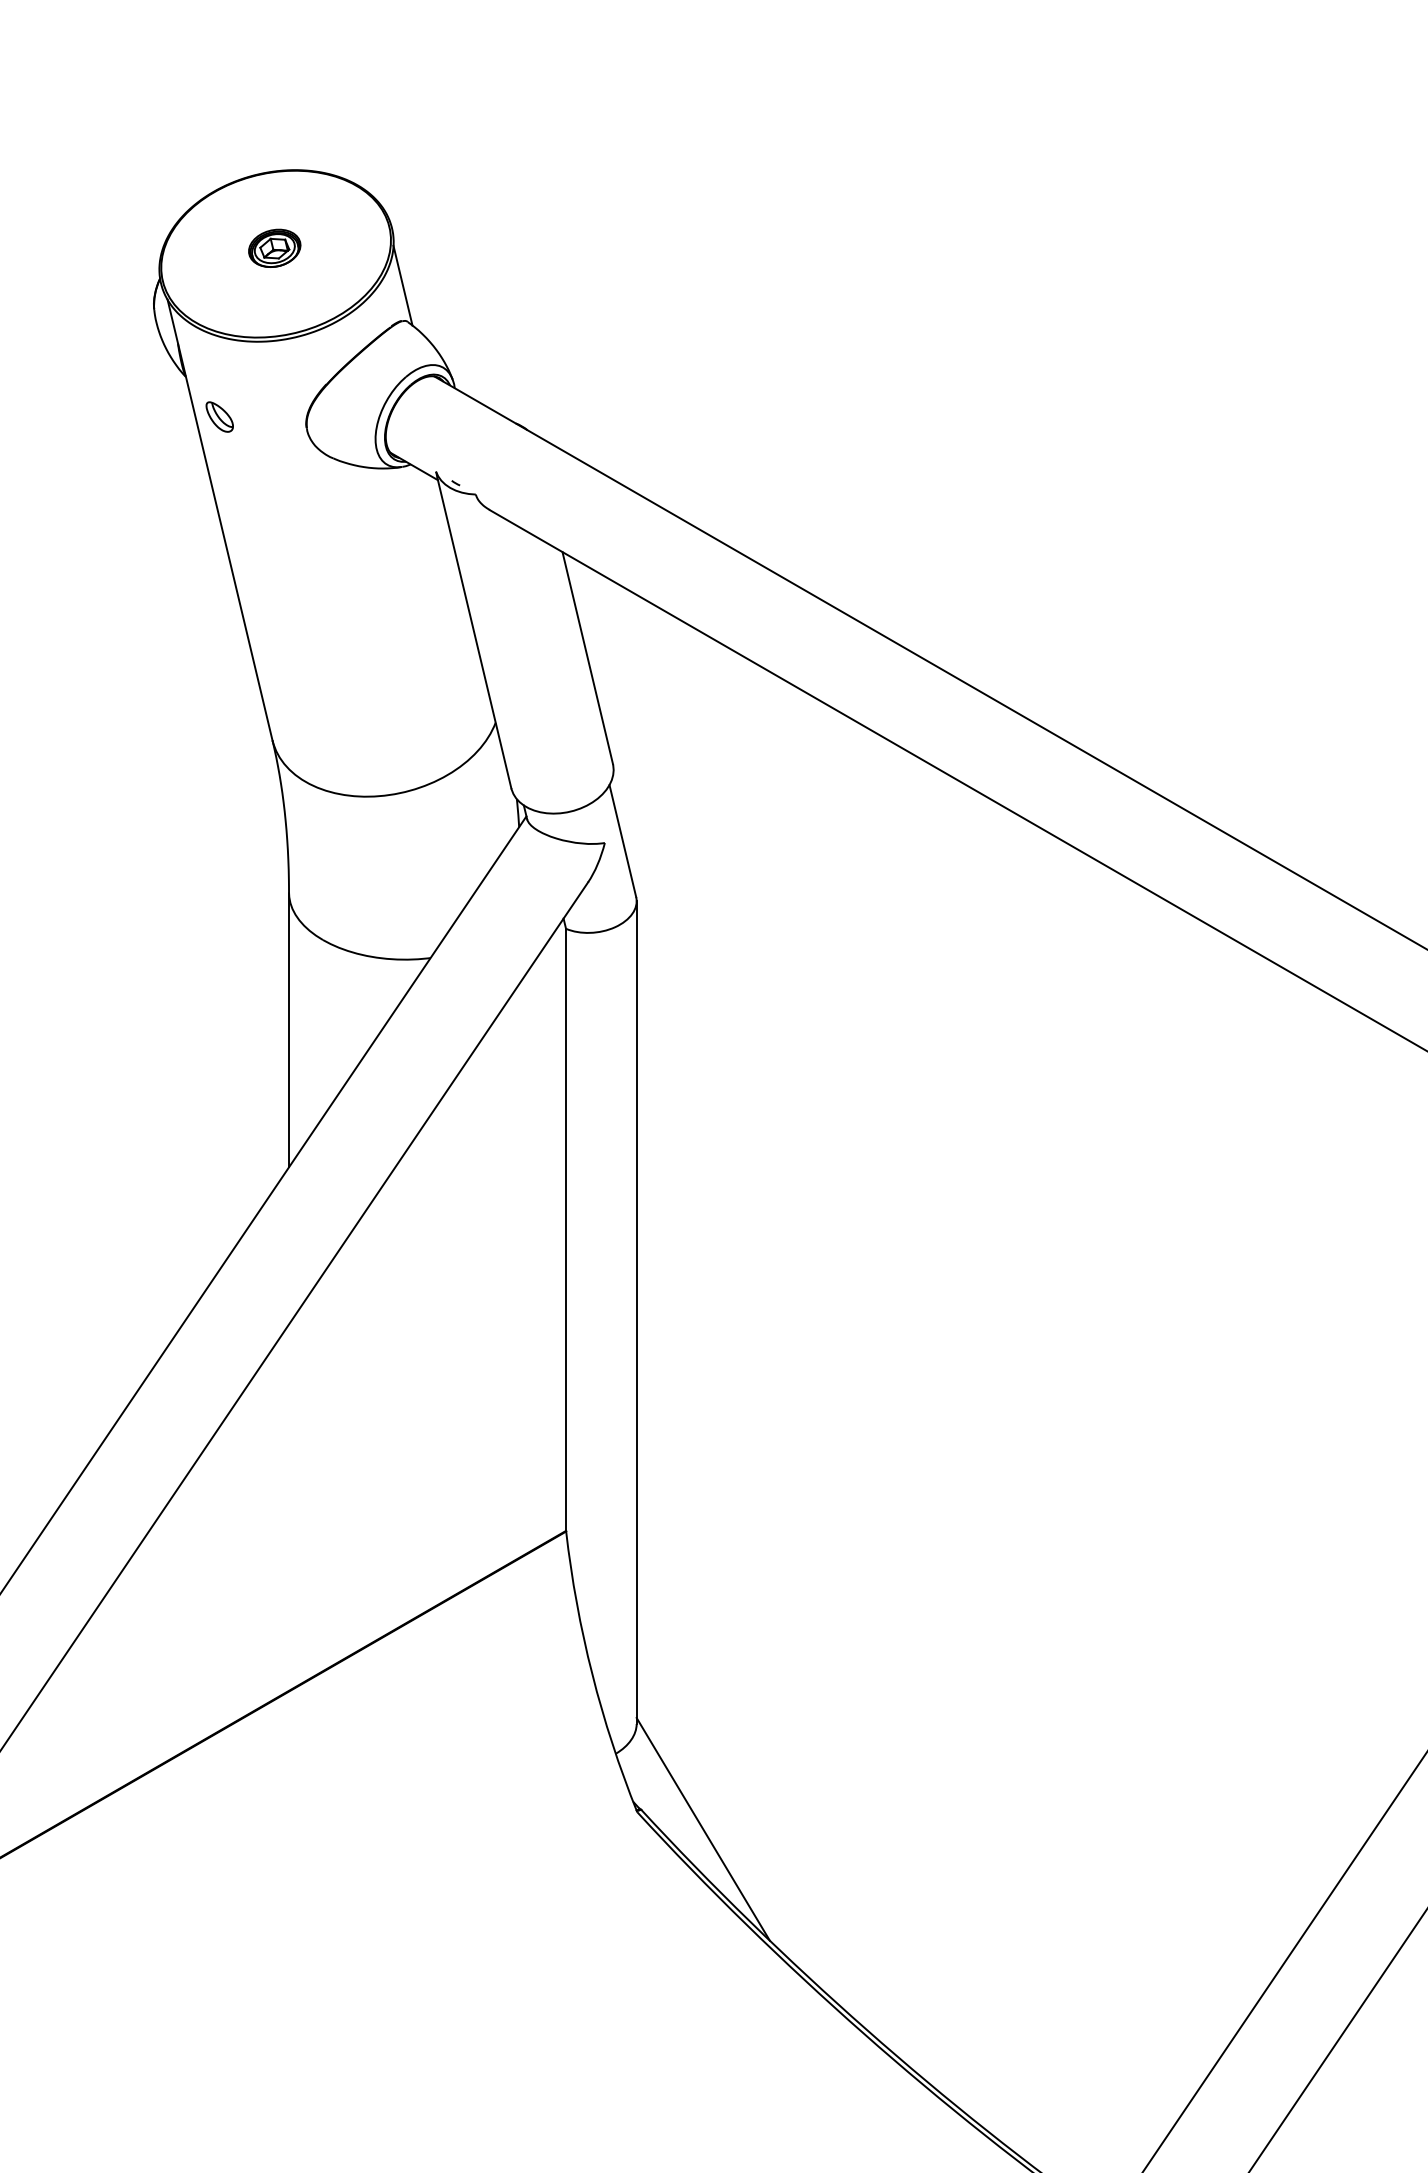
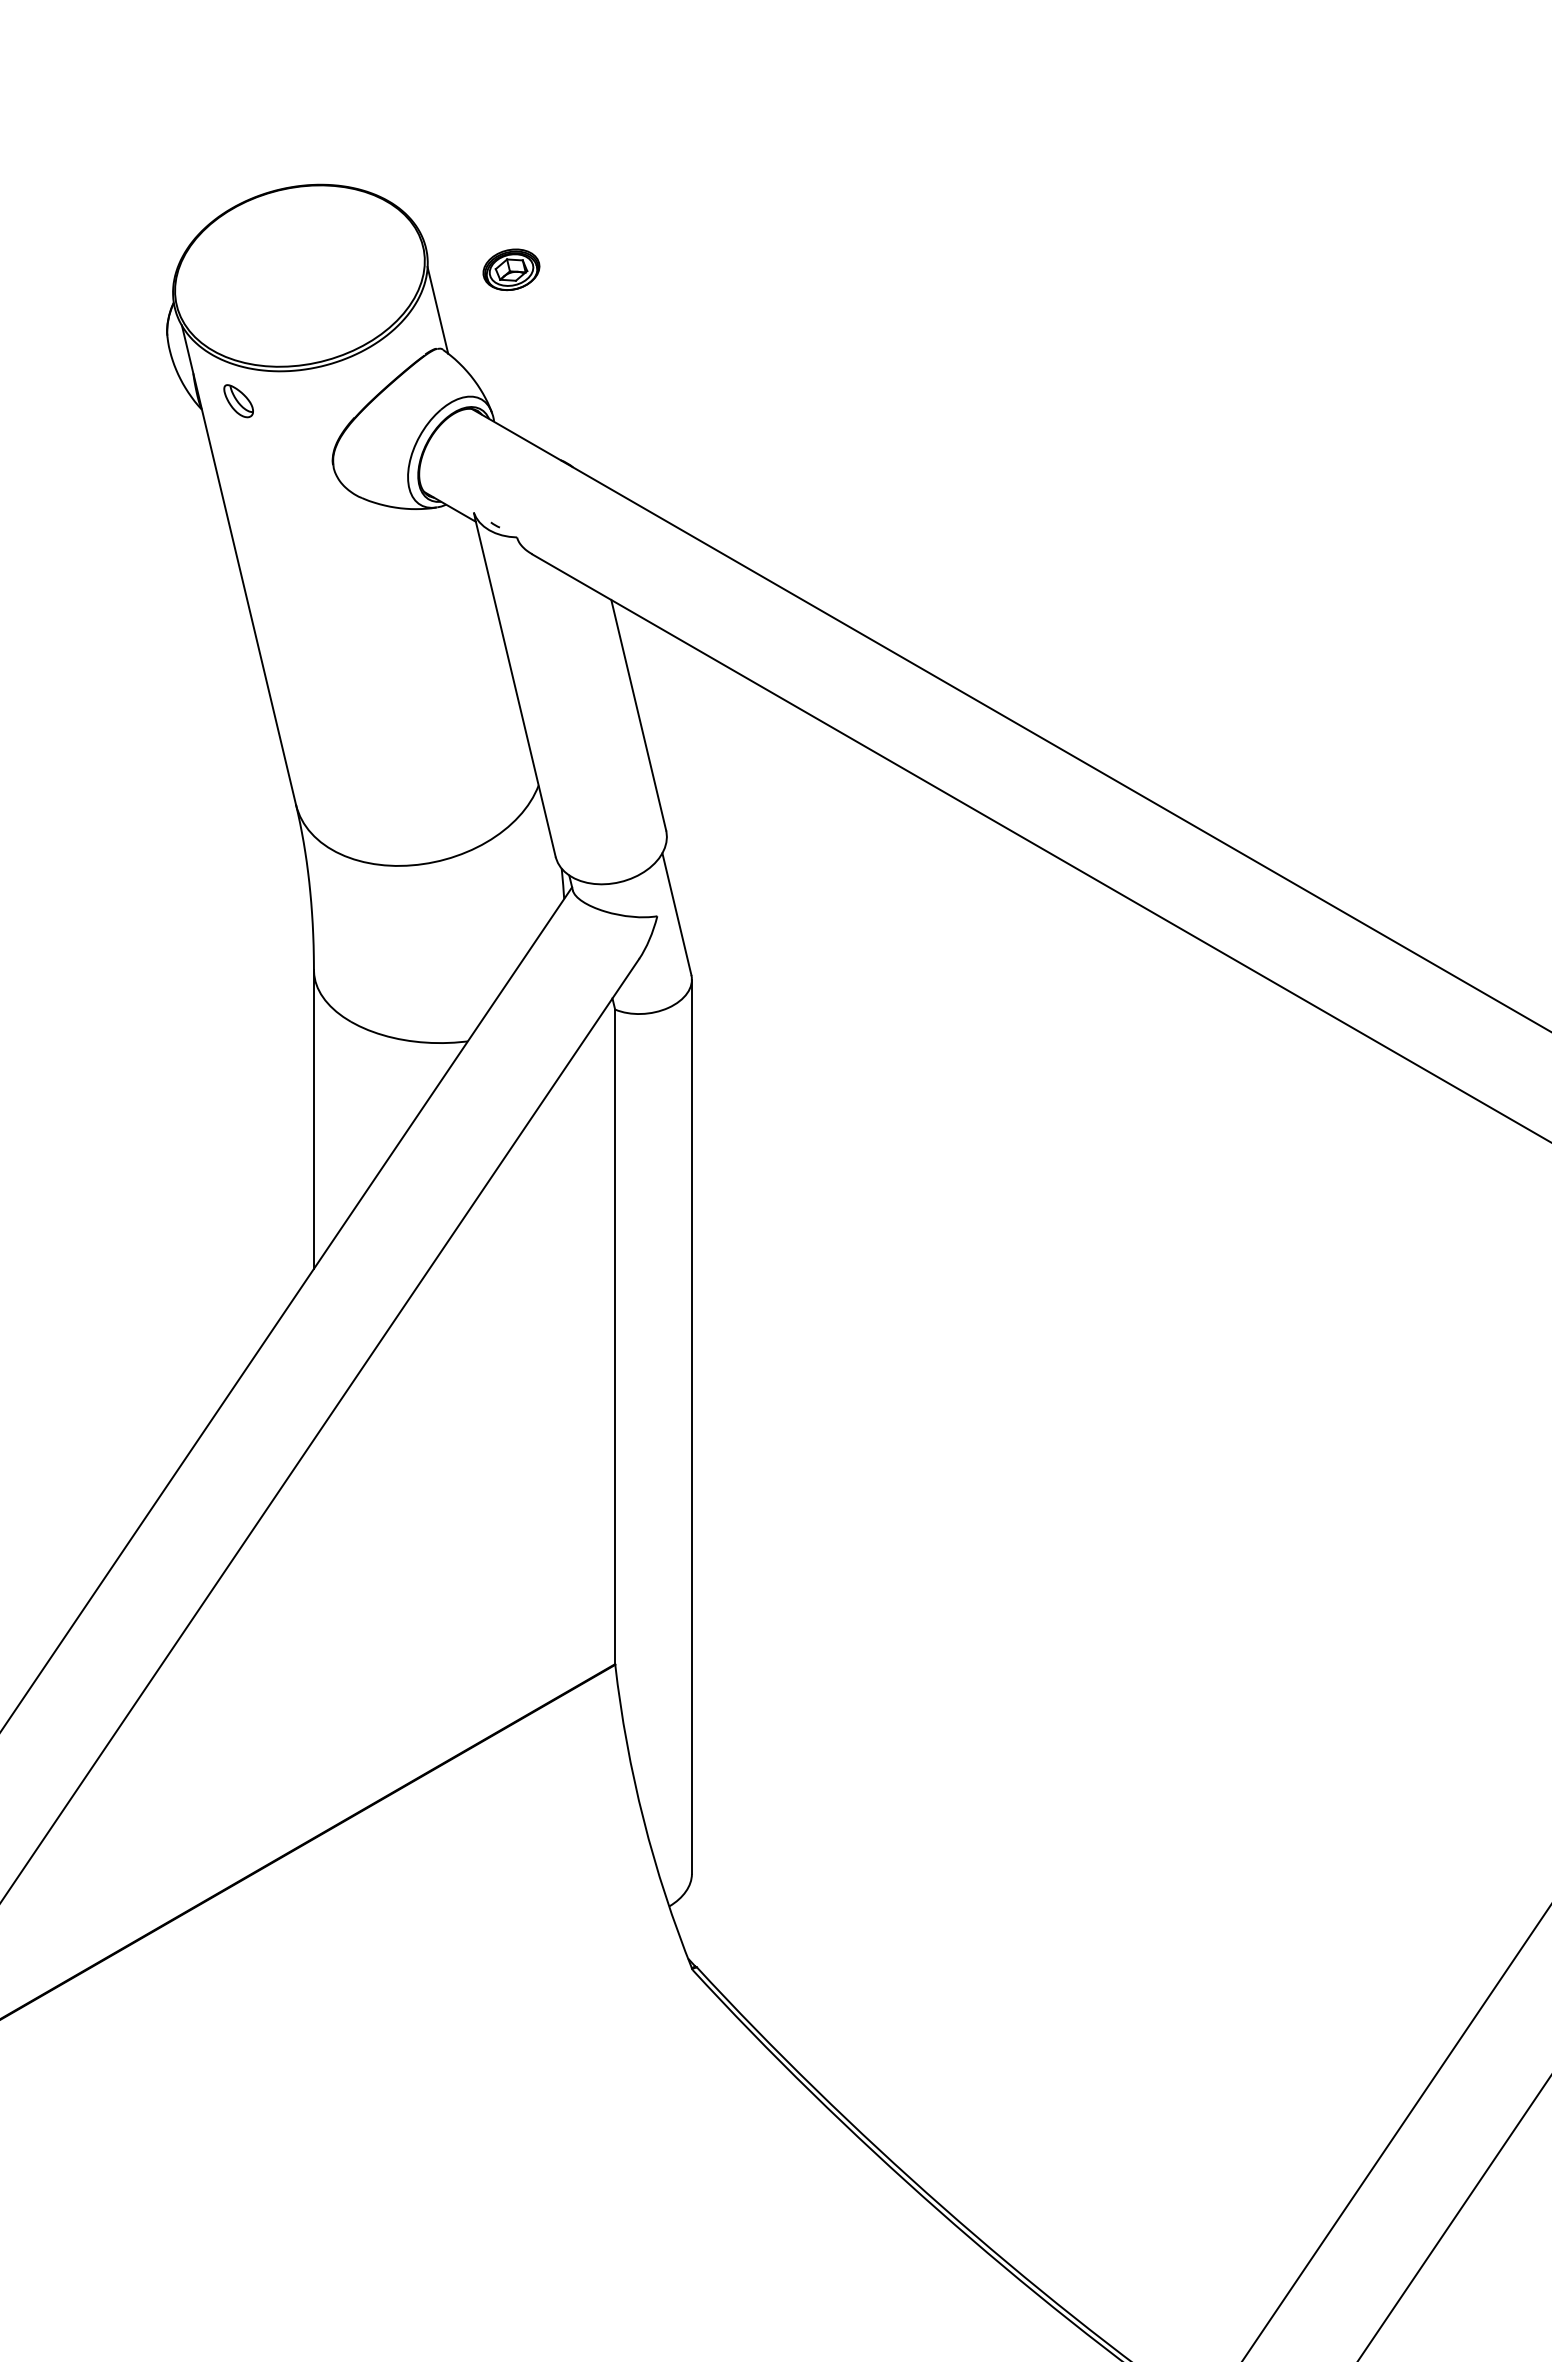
part: (274, 248) -> (511, 269), moved
part: (219, 417) -> (238, 401), moved
line: (702, 1829) -> (763, 1988), removed

